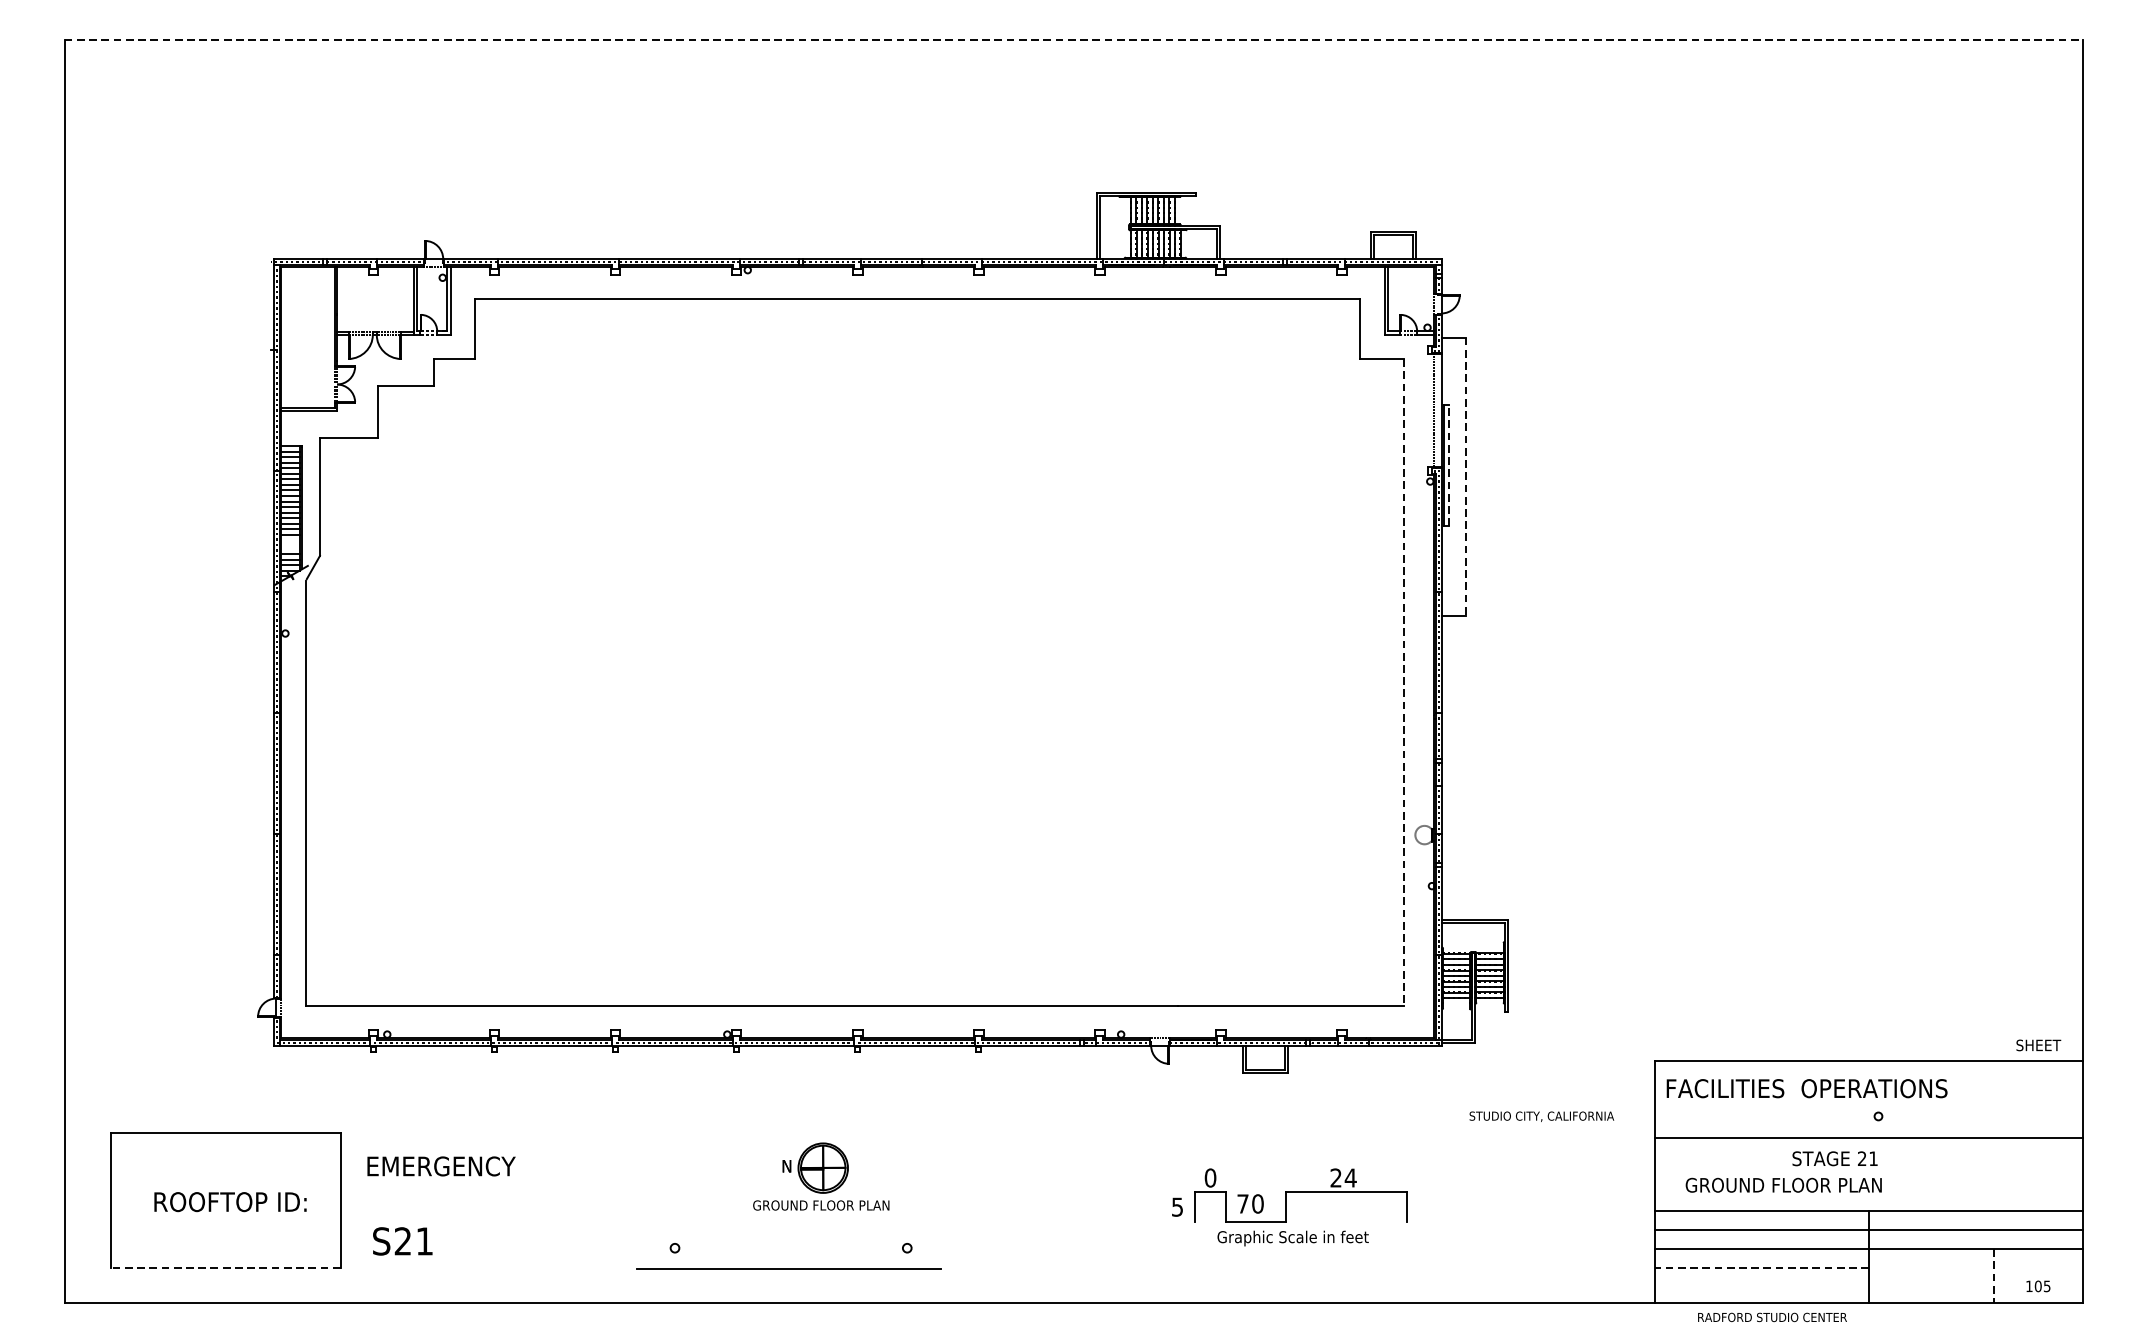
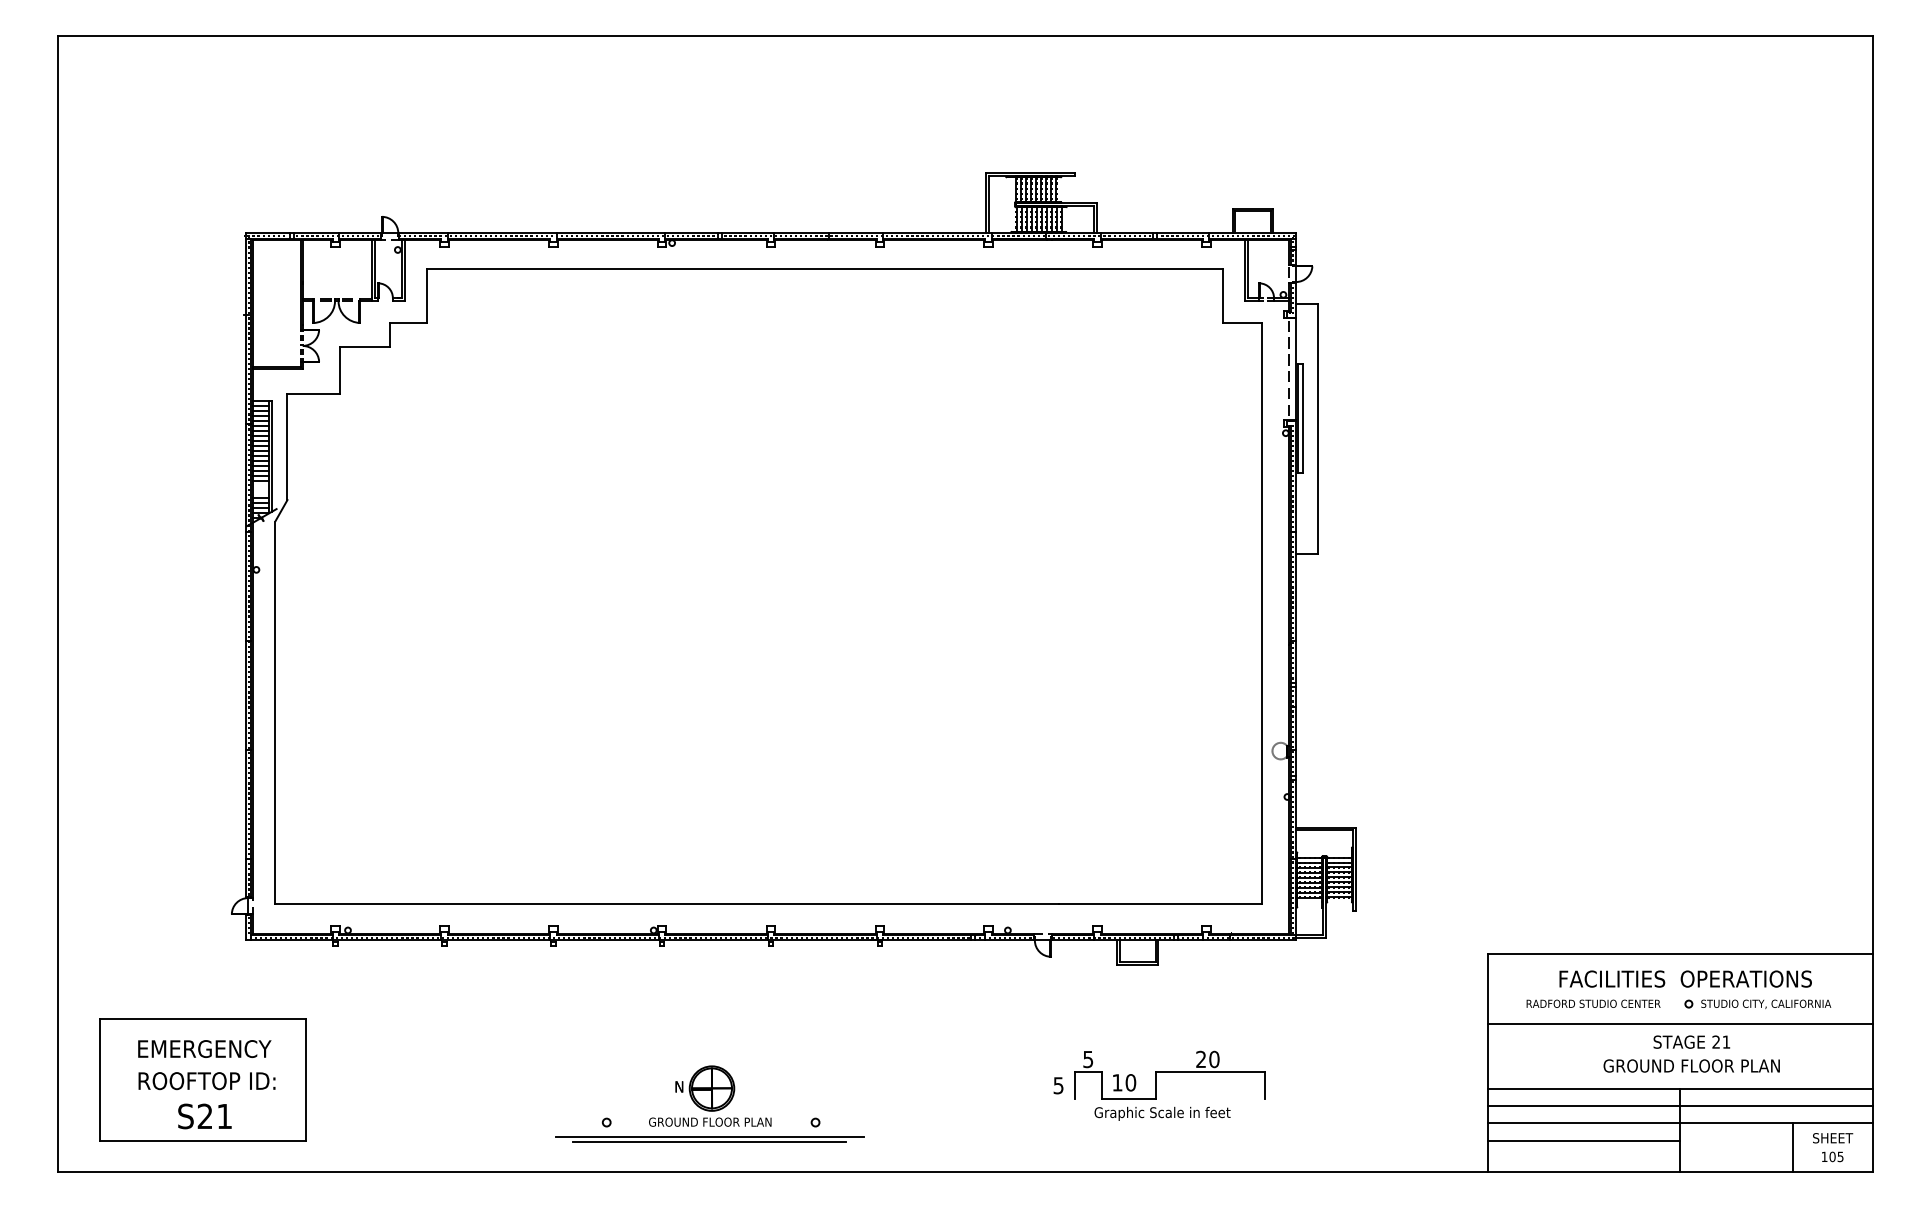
line: (1074, 40) -> (965, 36), dashed -> solid
line: (1449, 465) -> (1303, 418), dashed -> solid
line: (1465, 477) -> (1317, 429), dashed -> solid
line: (1404, 682) -> (1262, 613), dashed -> solid
text: (2039, 1045) -> (1833, 1138), moved
text: (1806, 1087) -> (1685, 978), moved
text: (1542, 1116) -> (1766, 1004), moved
text: (1834, 1158) -> (1691, 1041), moved
text: (441, 1165) -> (204, 1048), moved
part: (821, 1175) -> (710, 1095), moved
text: (1210, 1178) -> (1088, 1059), 0 -> 5
text: (1349, 1178) -> (1213, 1059), 24 -> 20
text: (1783, 1184) -> (1691, 1065), moved
text: (1243, 1203) -> (1117, 1082), 70 -> 10
text: (402, 1241) -> (204, 1116), moved
line: (789, 1264) -> (709, 1137), added
line: (225, 1268) -> (202, 1140), dashed -> solid
line: (1761, 1268) -> (1583, 1140), dashed -> solid
line: (1994, 1277) -> (1793, 1148), dashed -> solid
text: (1772, 1317) -> (1593, 1003), moved

